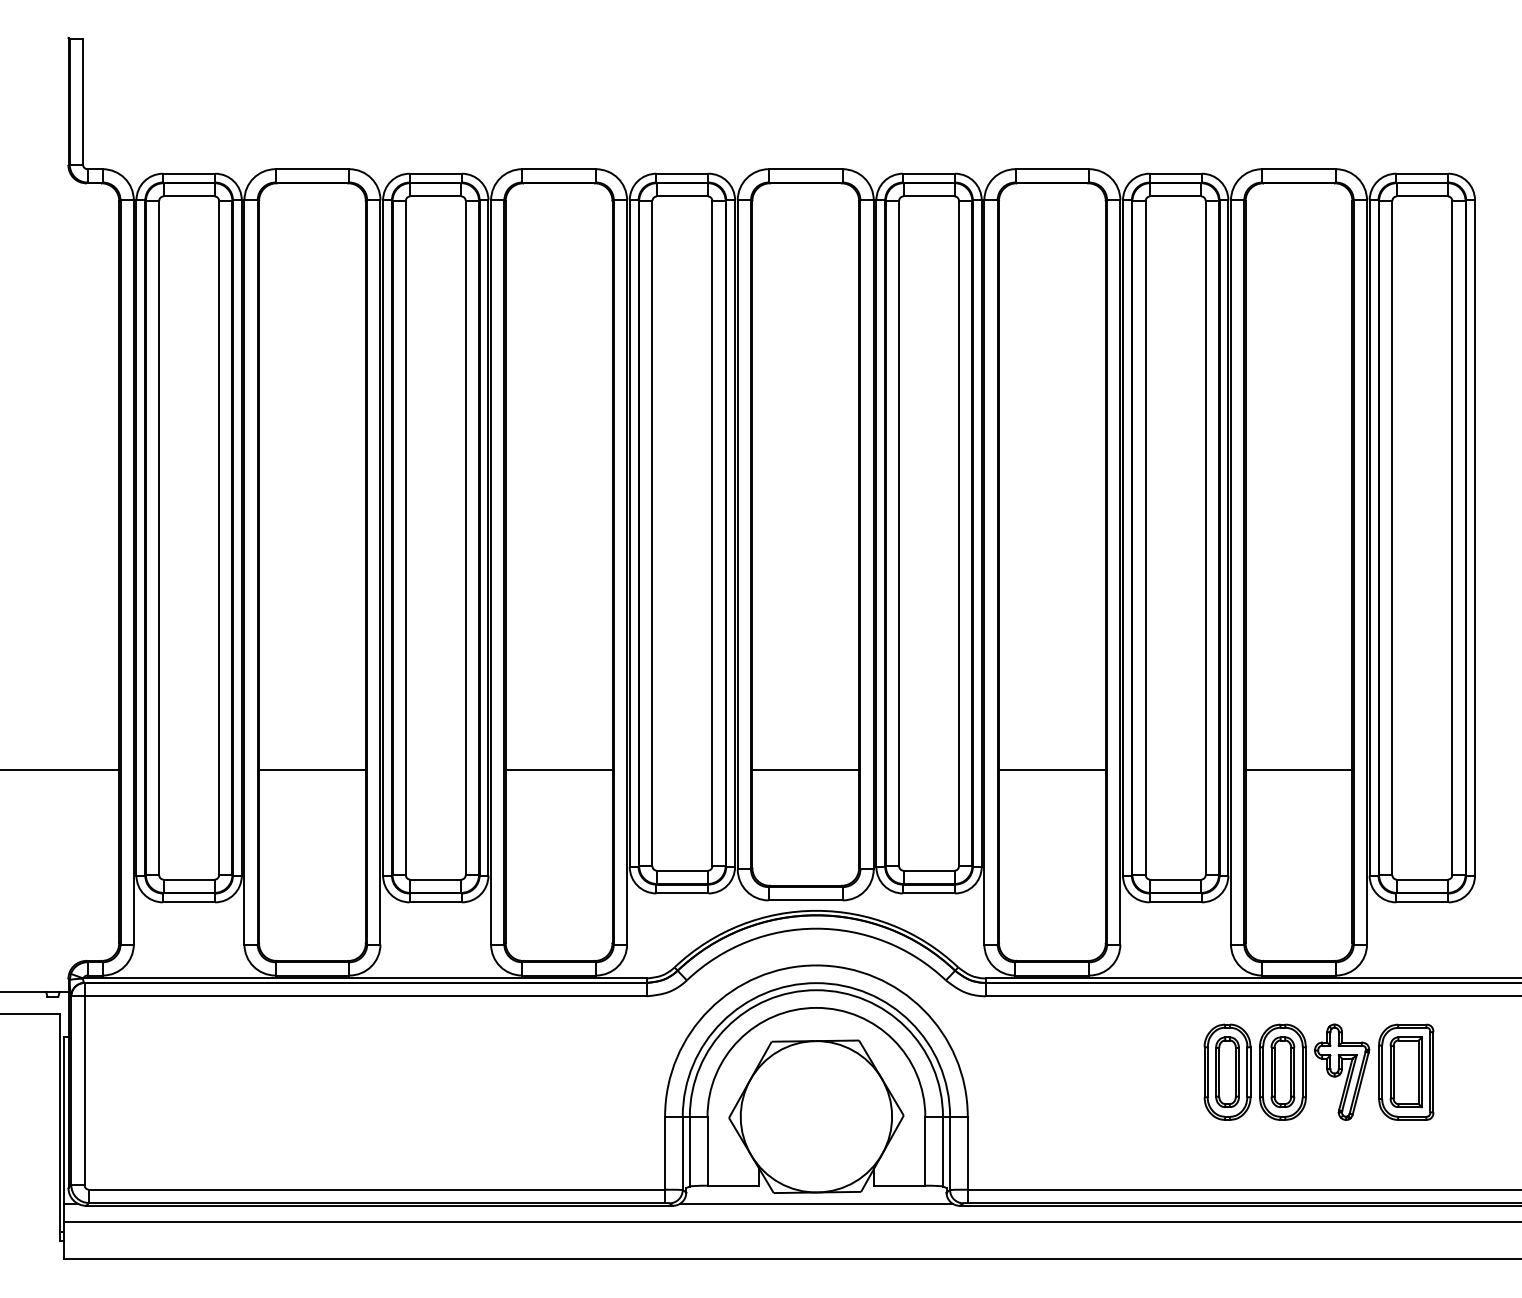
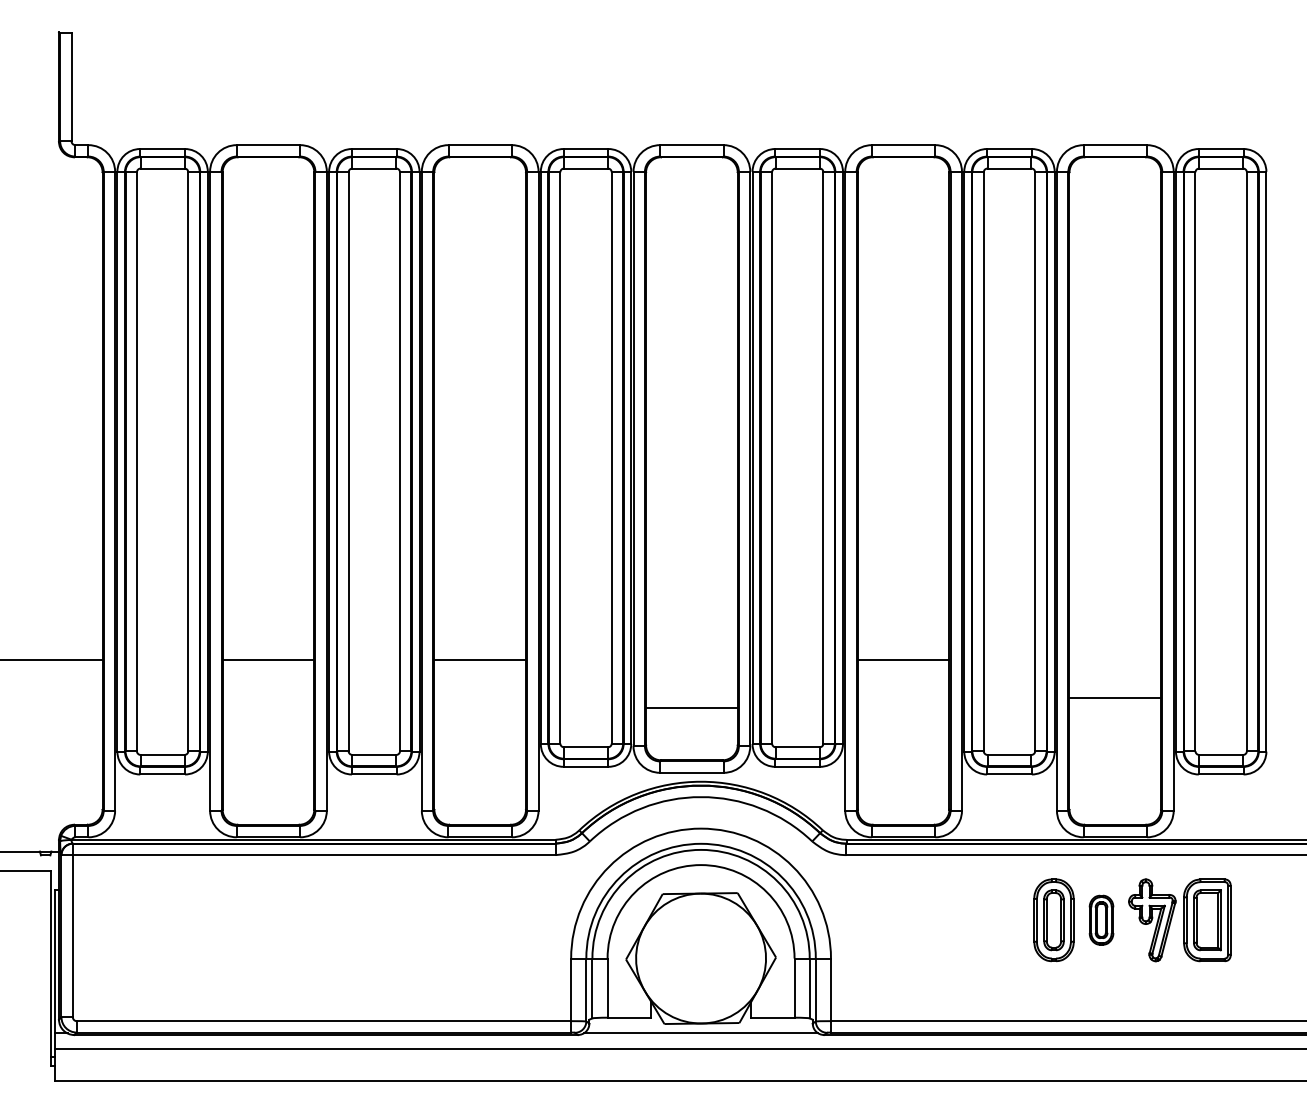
line: (805, 769) -> (691, 707), moved
line: (1298, 769) -> (1114, 698), moved
part: (1282, 1071) -> (1101, 919), size x0.6

